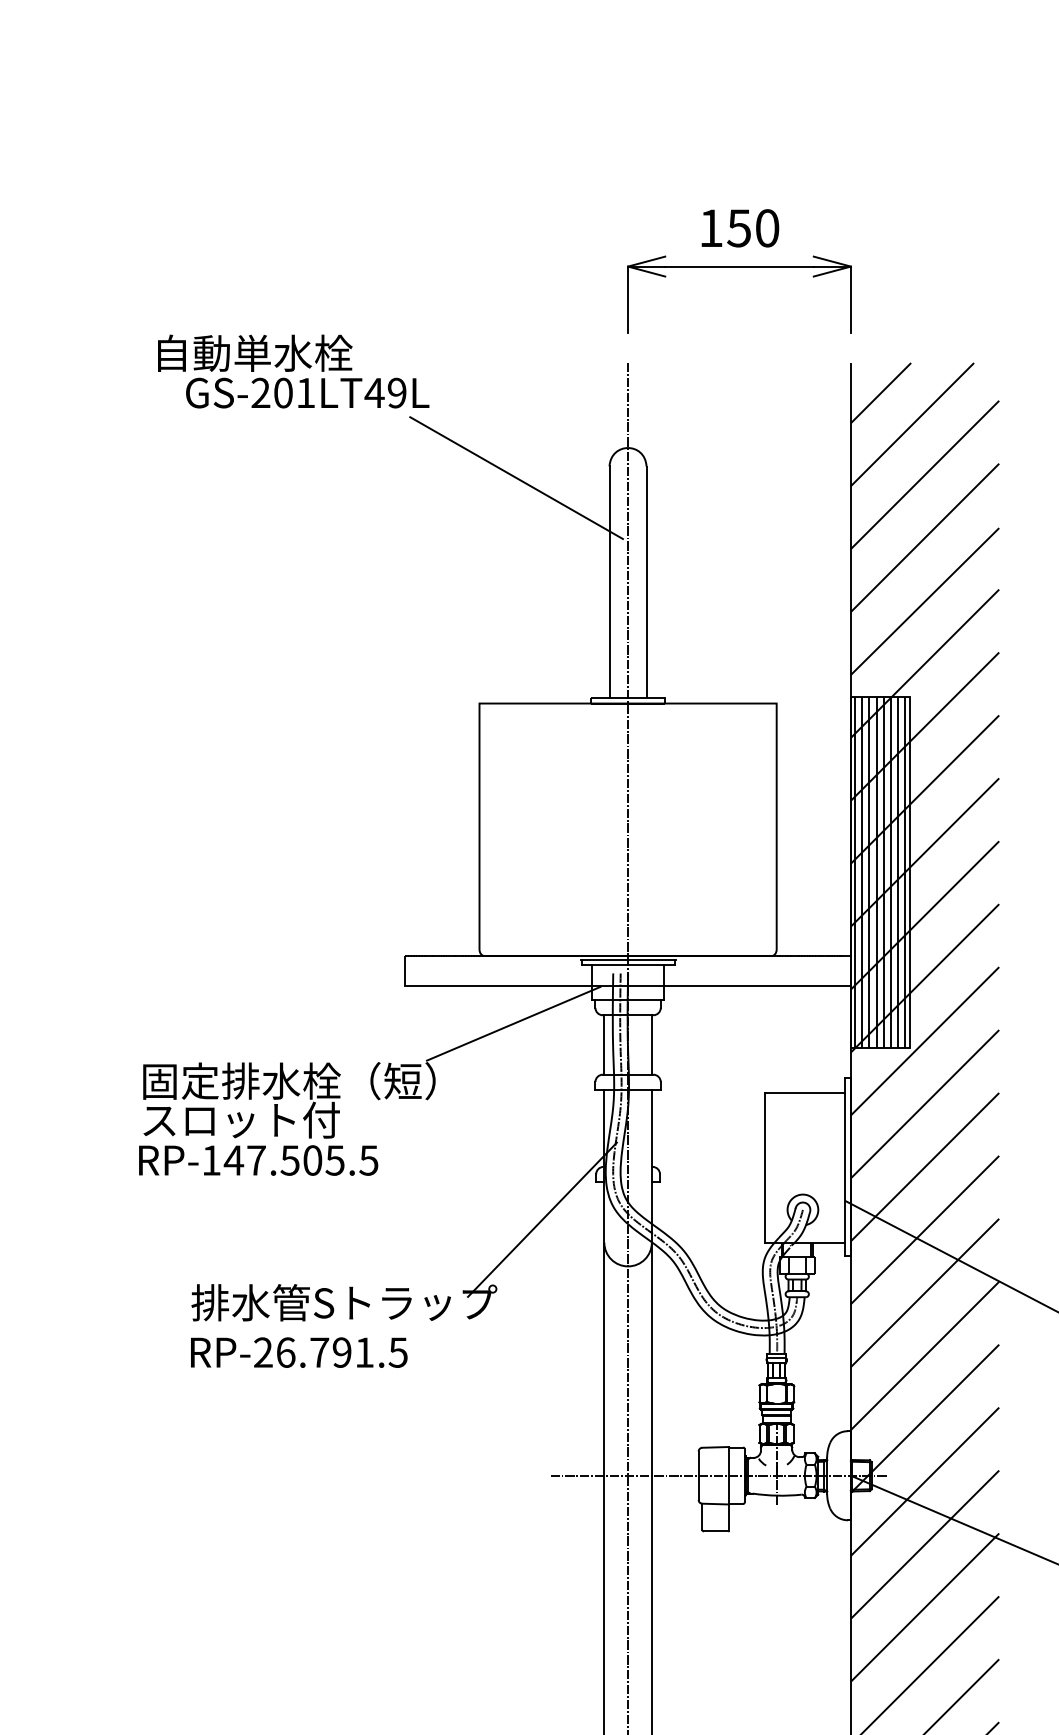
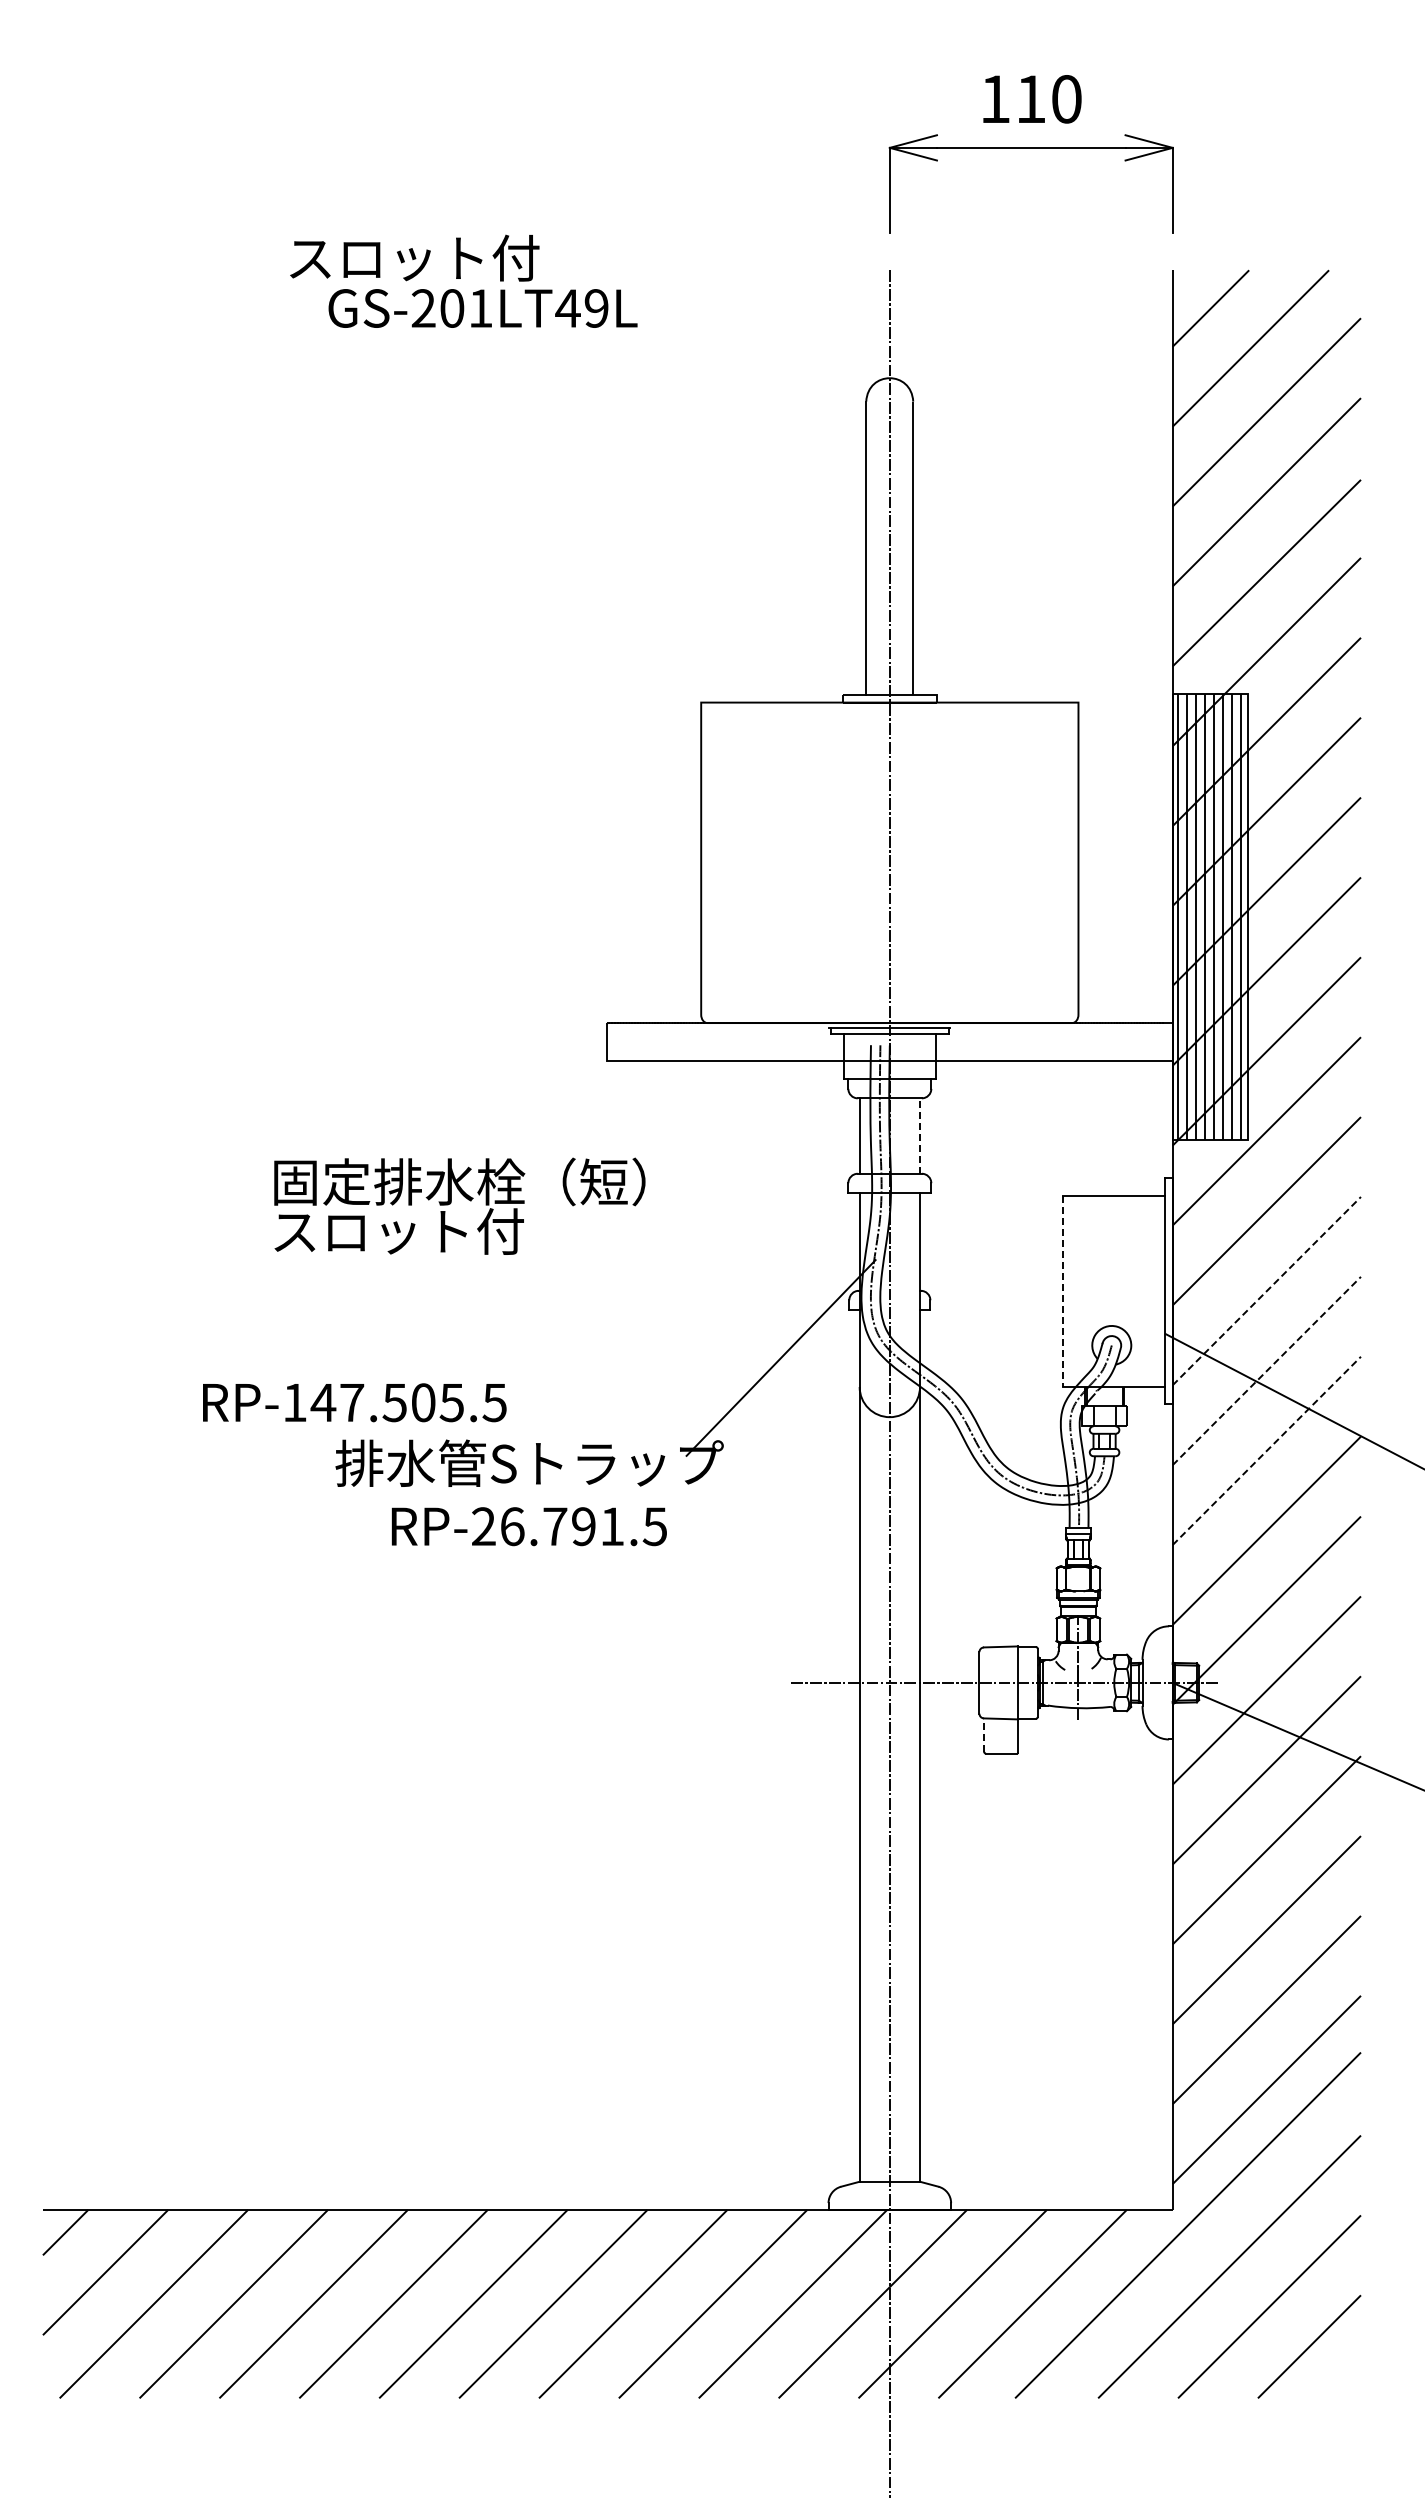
text: (738, 228) -> (1030, 99), 150 -> 110
text: (254, 352) -> (415, 257), 自動単水栓 -> スロット付
line: (516, 478) -> (748, 416), removed
line: (513, 1023) -> (744, 1108), removed
line: (652, 1045) -> (920, 1136), solid -> dashed
text: (258, 1160) -> (354, 1402), moved
line: (925, 1166) -> (1267, 1290), solid -> dashed
line: (764, 1168) -> (1063, 1292), solid -> dashed
line: (925, 1229) -> (1267, 1370), solid -> dashed
line: (925, 1292) -> (1267, 1450), solid -> dashed
text: (298, 1352) -> (528, 1526), moved
line: (702, 1517) -> (984, 1735), solid -> dashed

